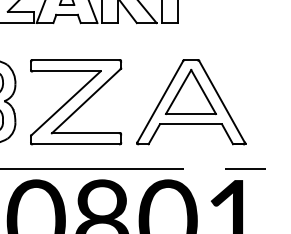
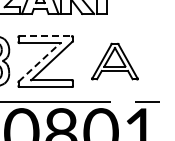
line: (77, 60) -> (46, 36), solid -> dashed
line: (67, 102) -> (40, 61), solid -> dashed
part: (190, 102) -> (114, 61), size x0.7

